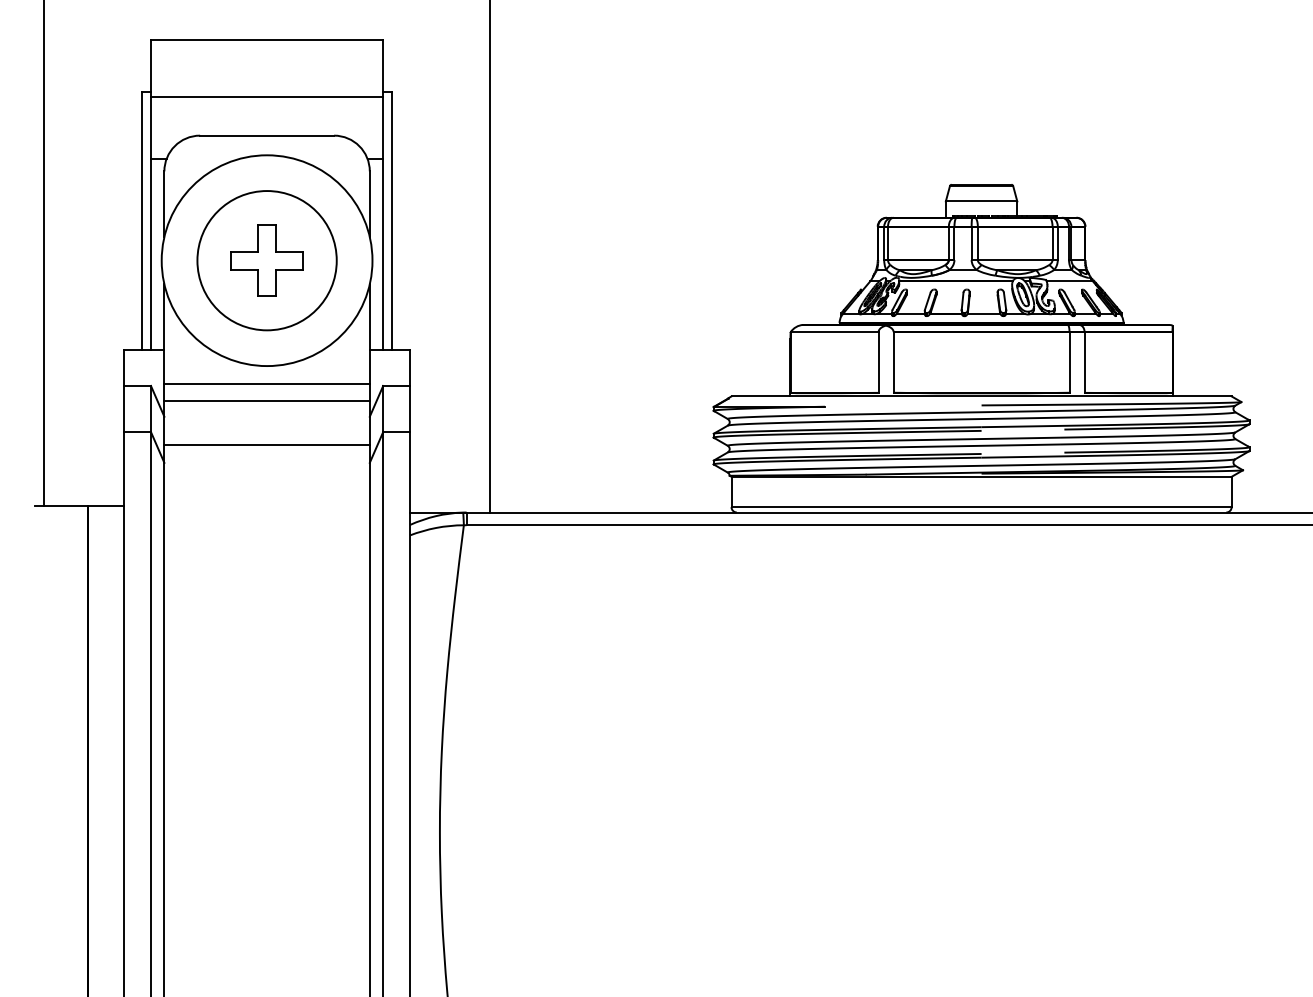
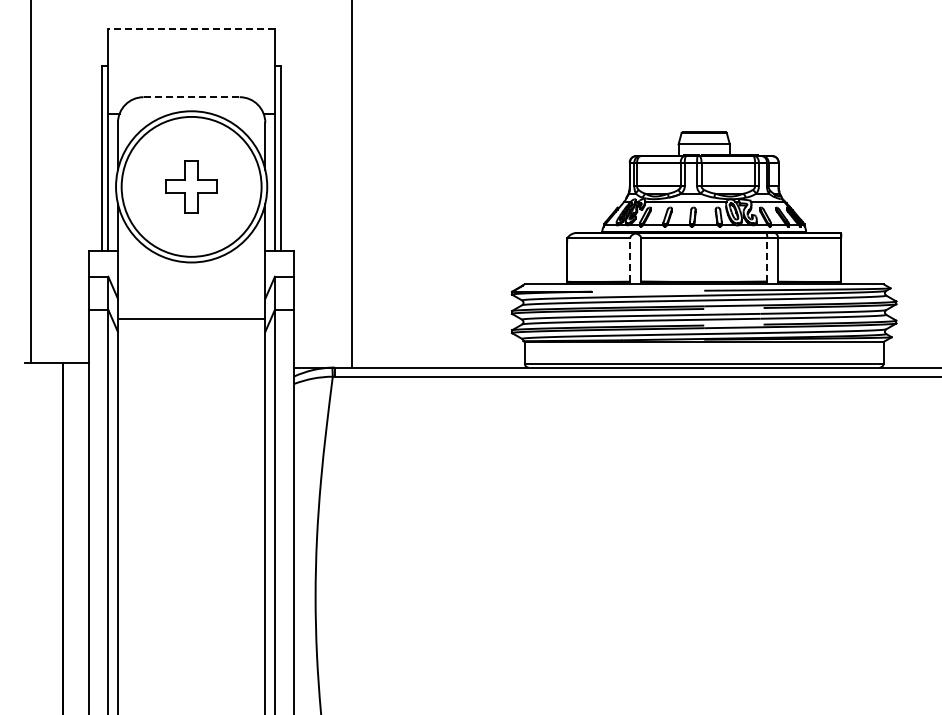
line: (266, 39) -> (191, 28), solid -> dashed
line: (266, 97) -> (191, 69), removed
line: (268, 136) -> (192, 97), solid -> dashed
circle: (266, 260) -> (191, 186), size x1.4
line: (878, 361) -> (630, 259), solid -> dashed
line: (1069, 361) -> (767, 259), solid -> dashed
line: (266, 384) -> (191, 275), removed
line: (266, 400) -> (191, 287), removed

